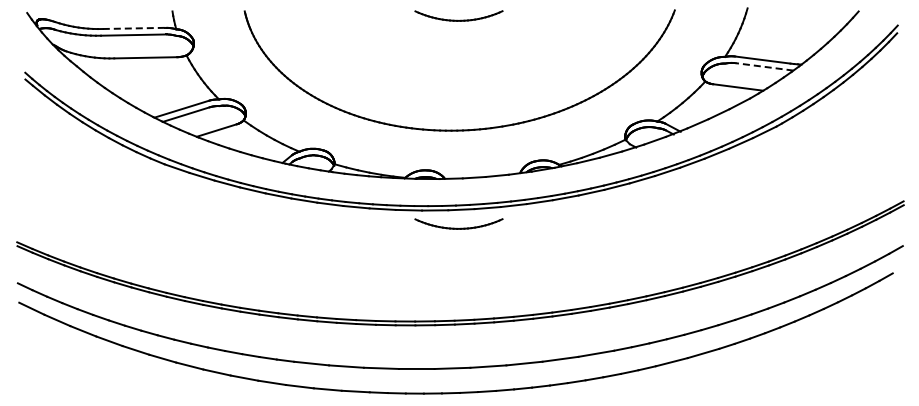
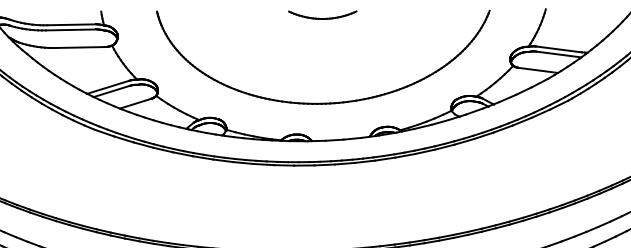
line: (134, 28) -> (71, 24), dashed -> solid
line: (764, 66) -> (558, 54), dashed -> solid
part: (458, 223) -> (322, 175), removed

